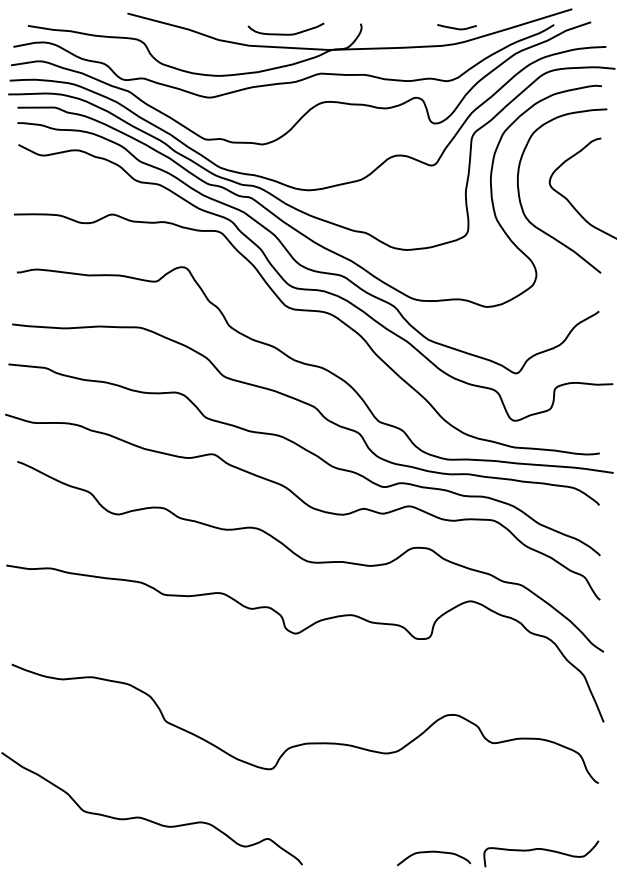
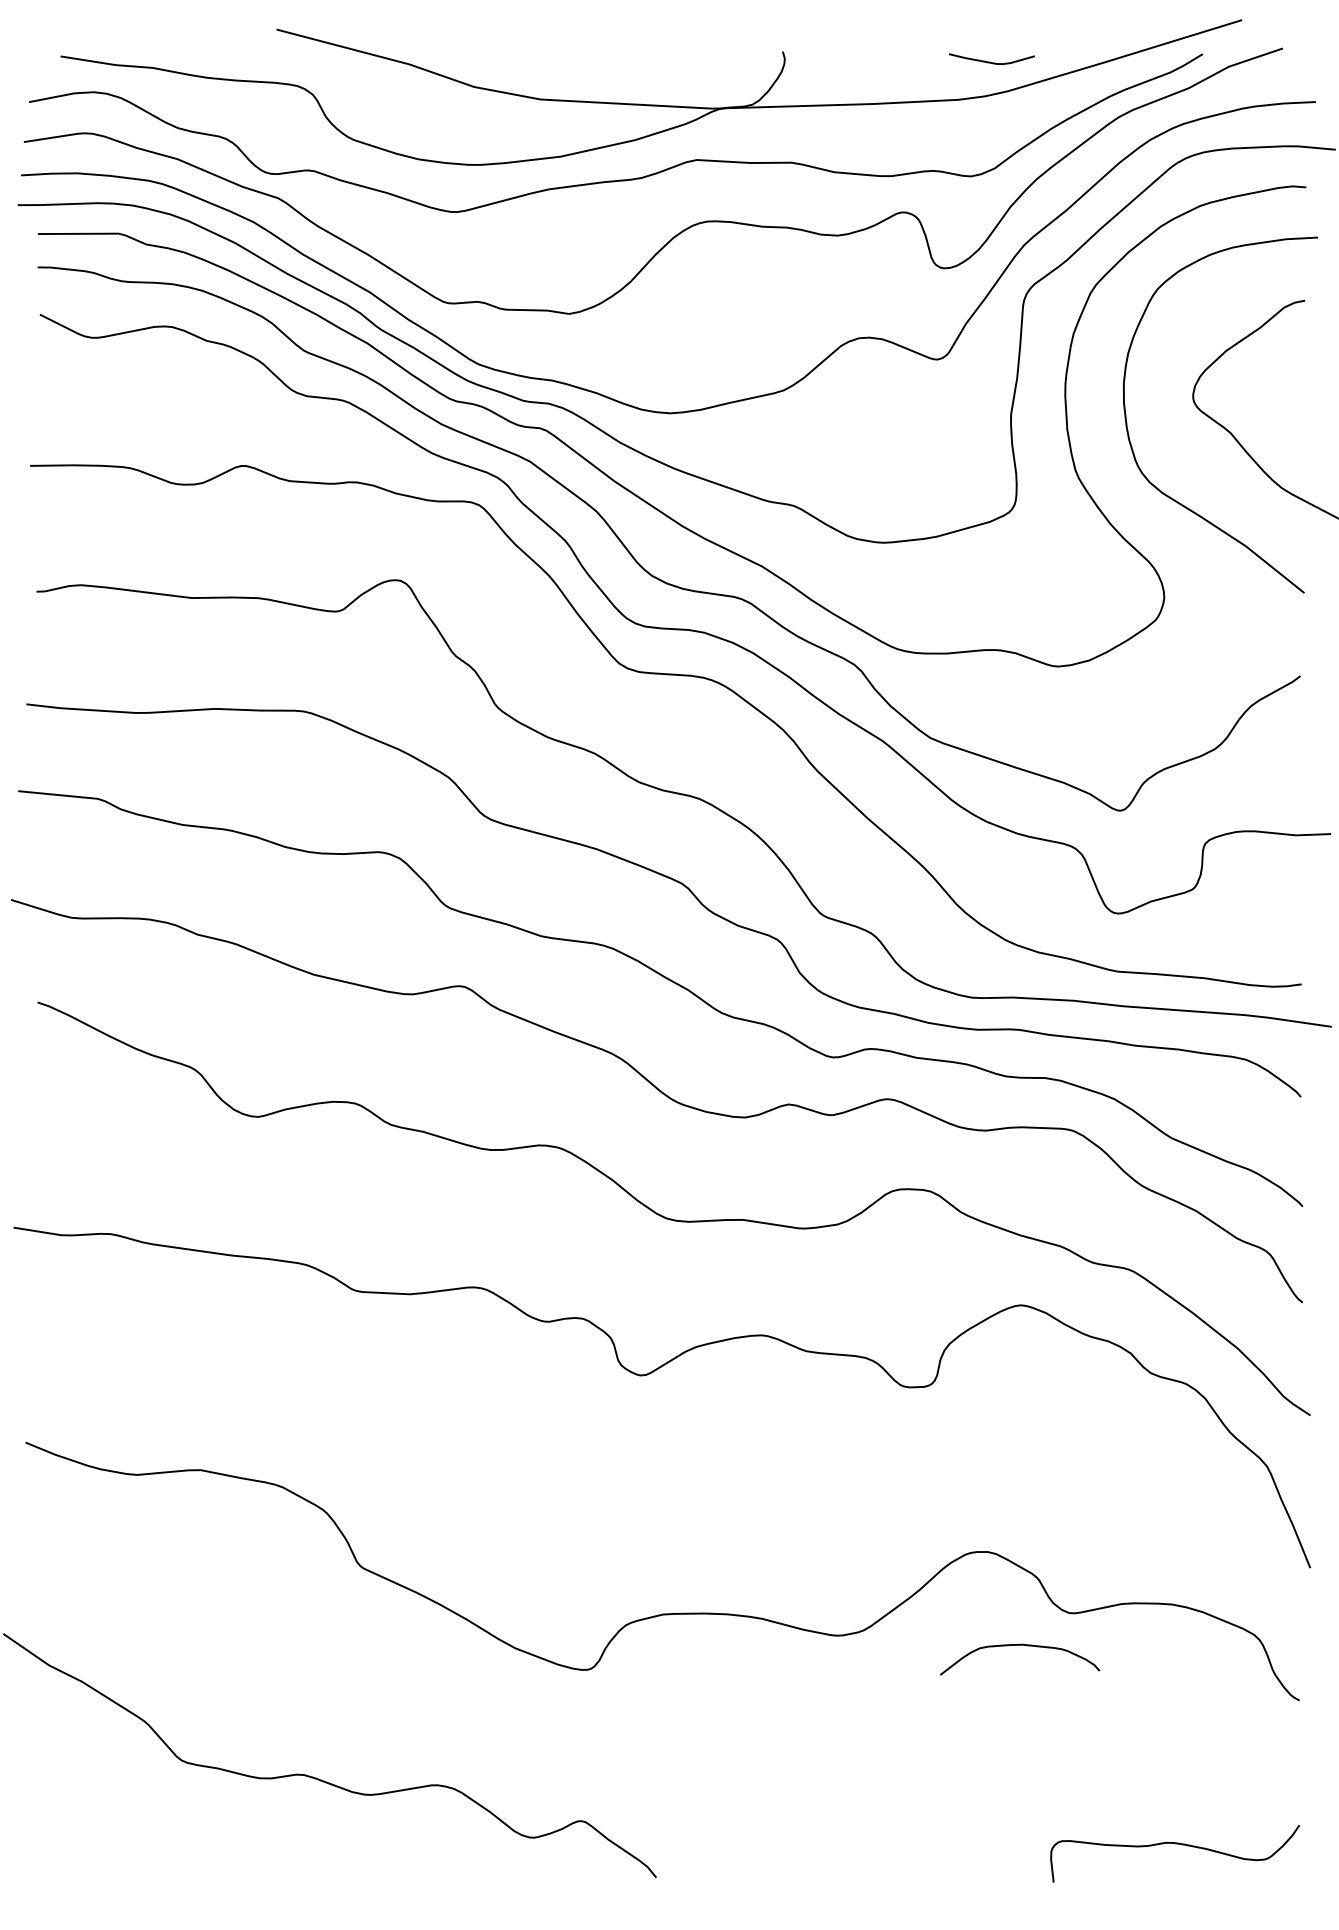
curve: (285, 33) -> (619, 72), removed
curve: (434, 852) -> (1021, 1646), moved

